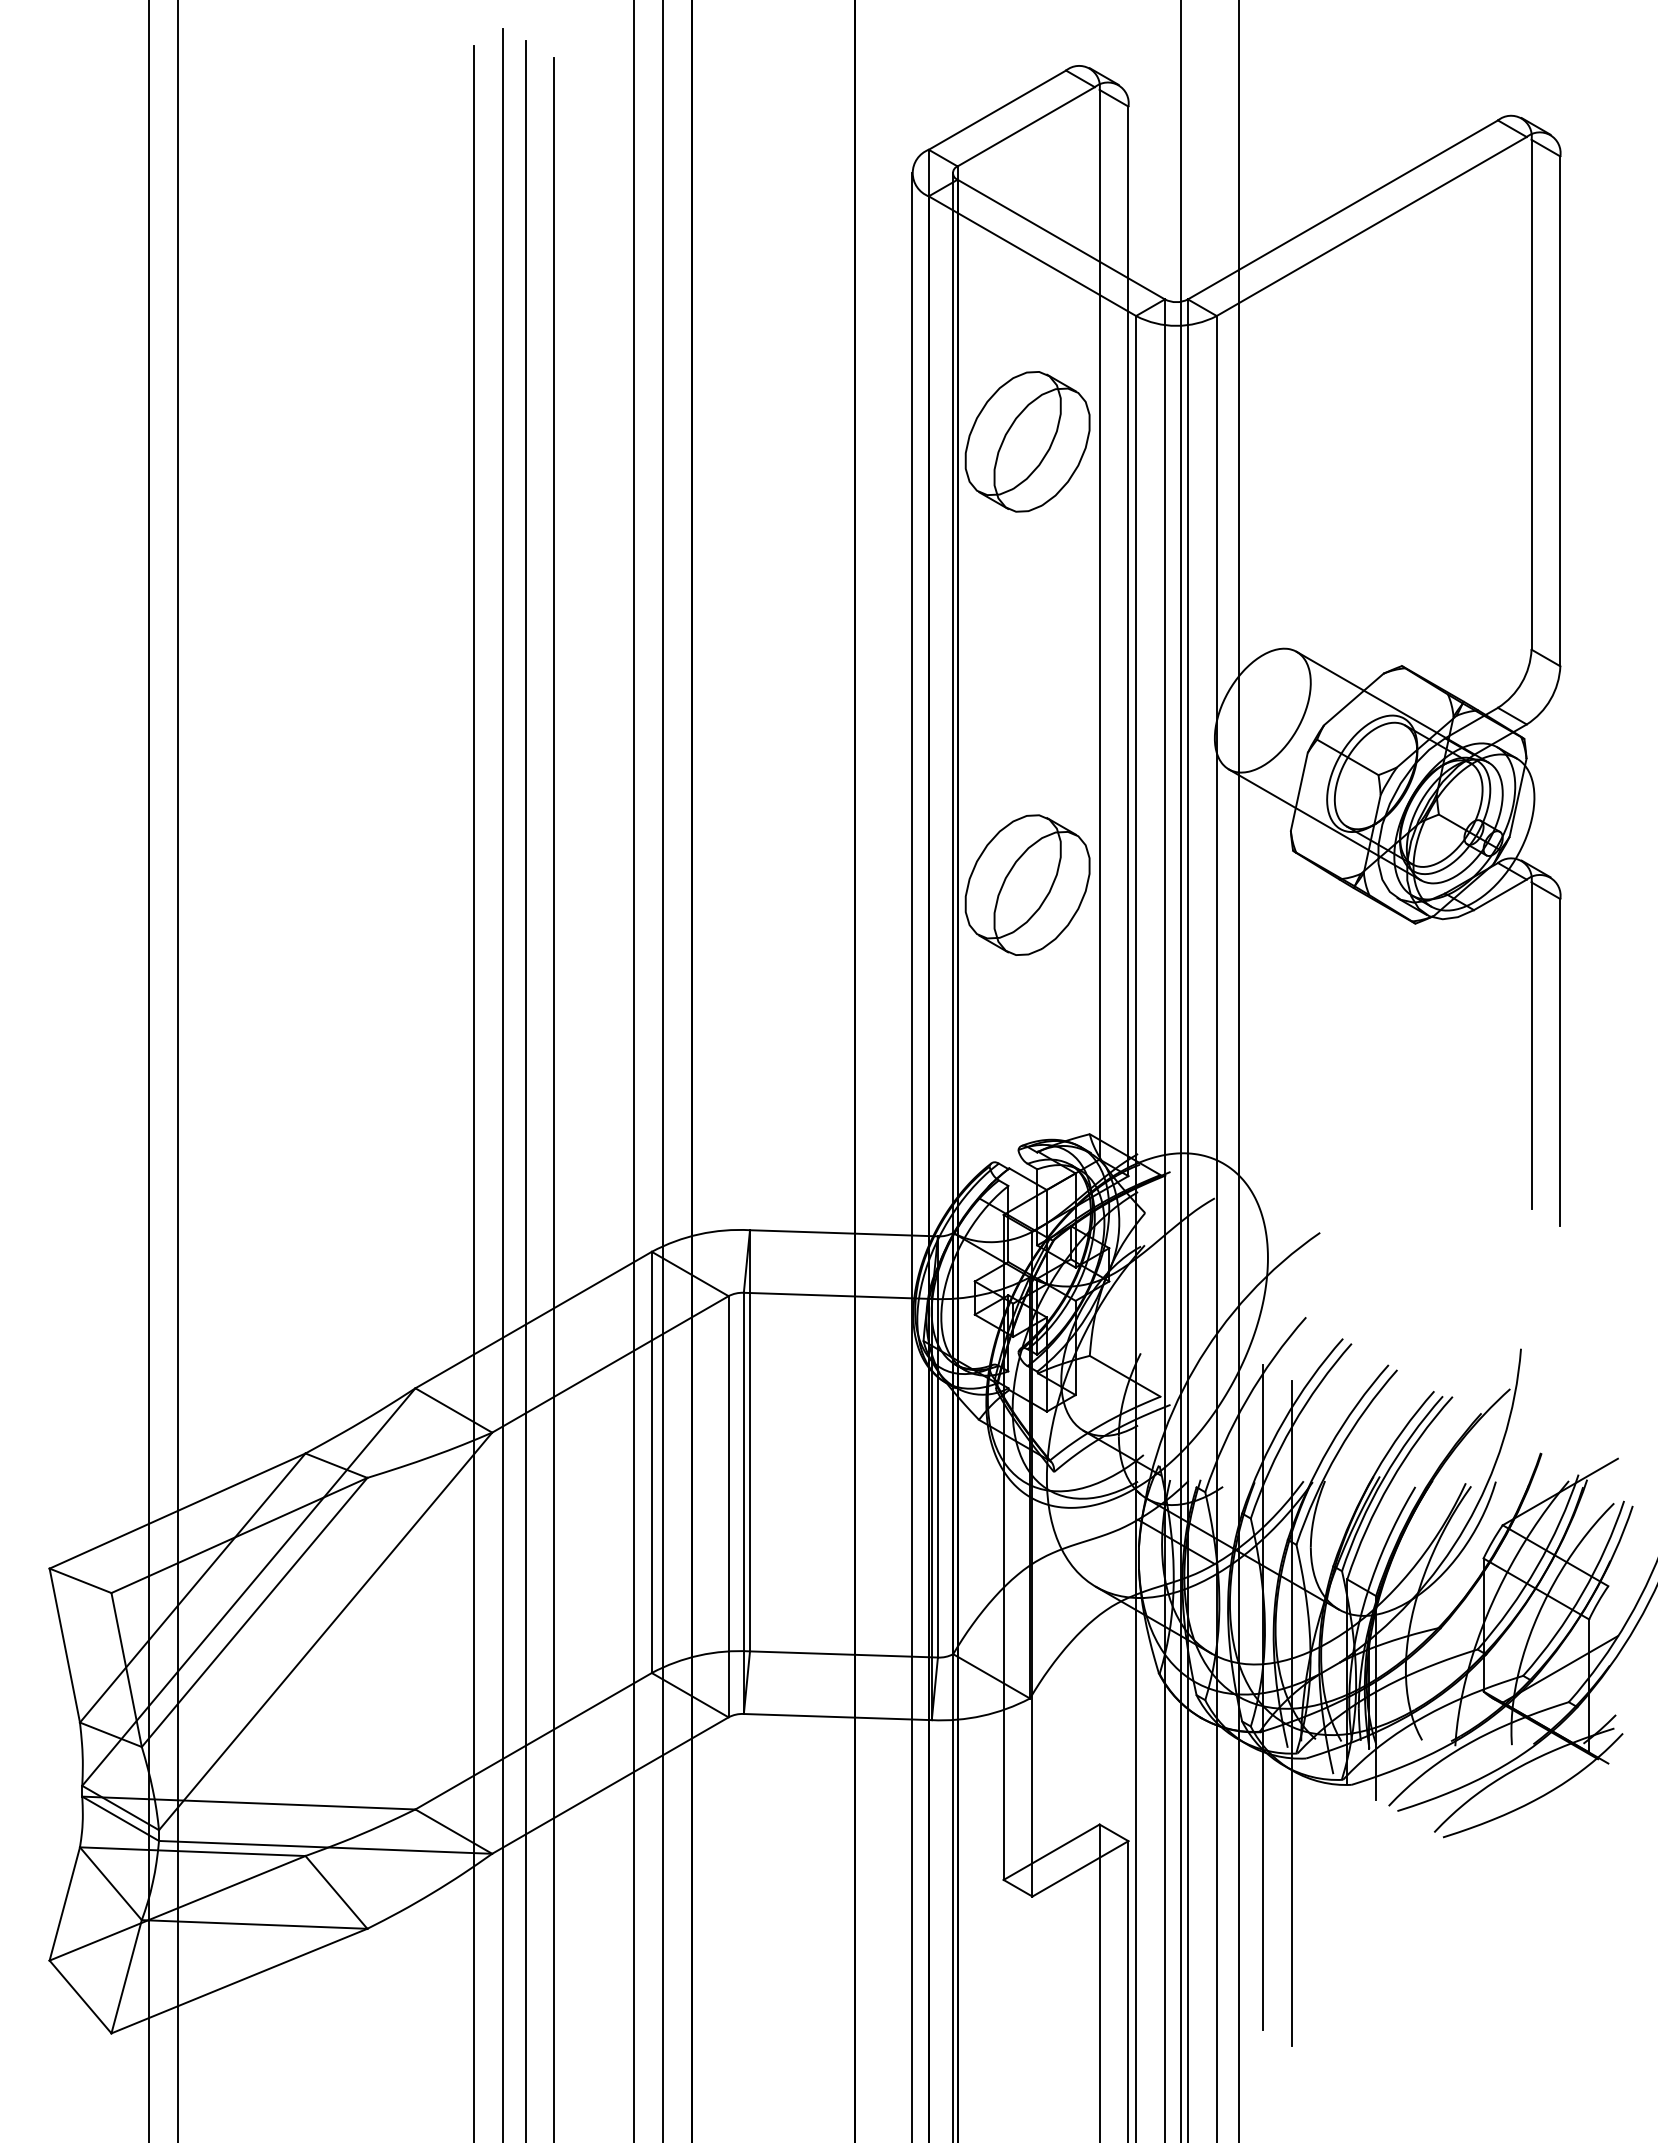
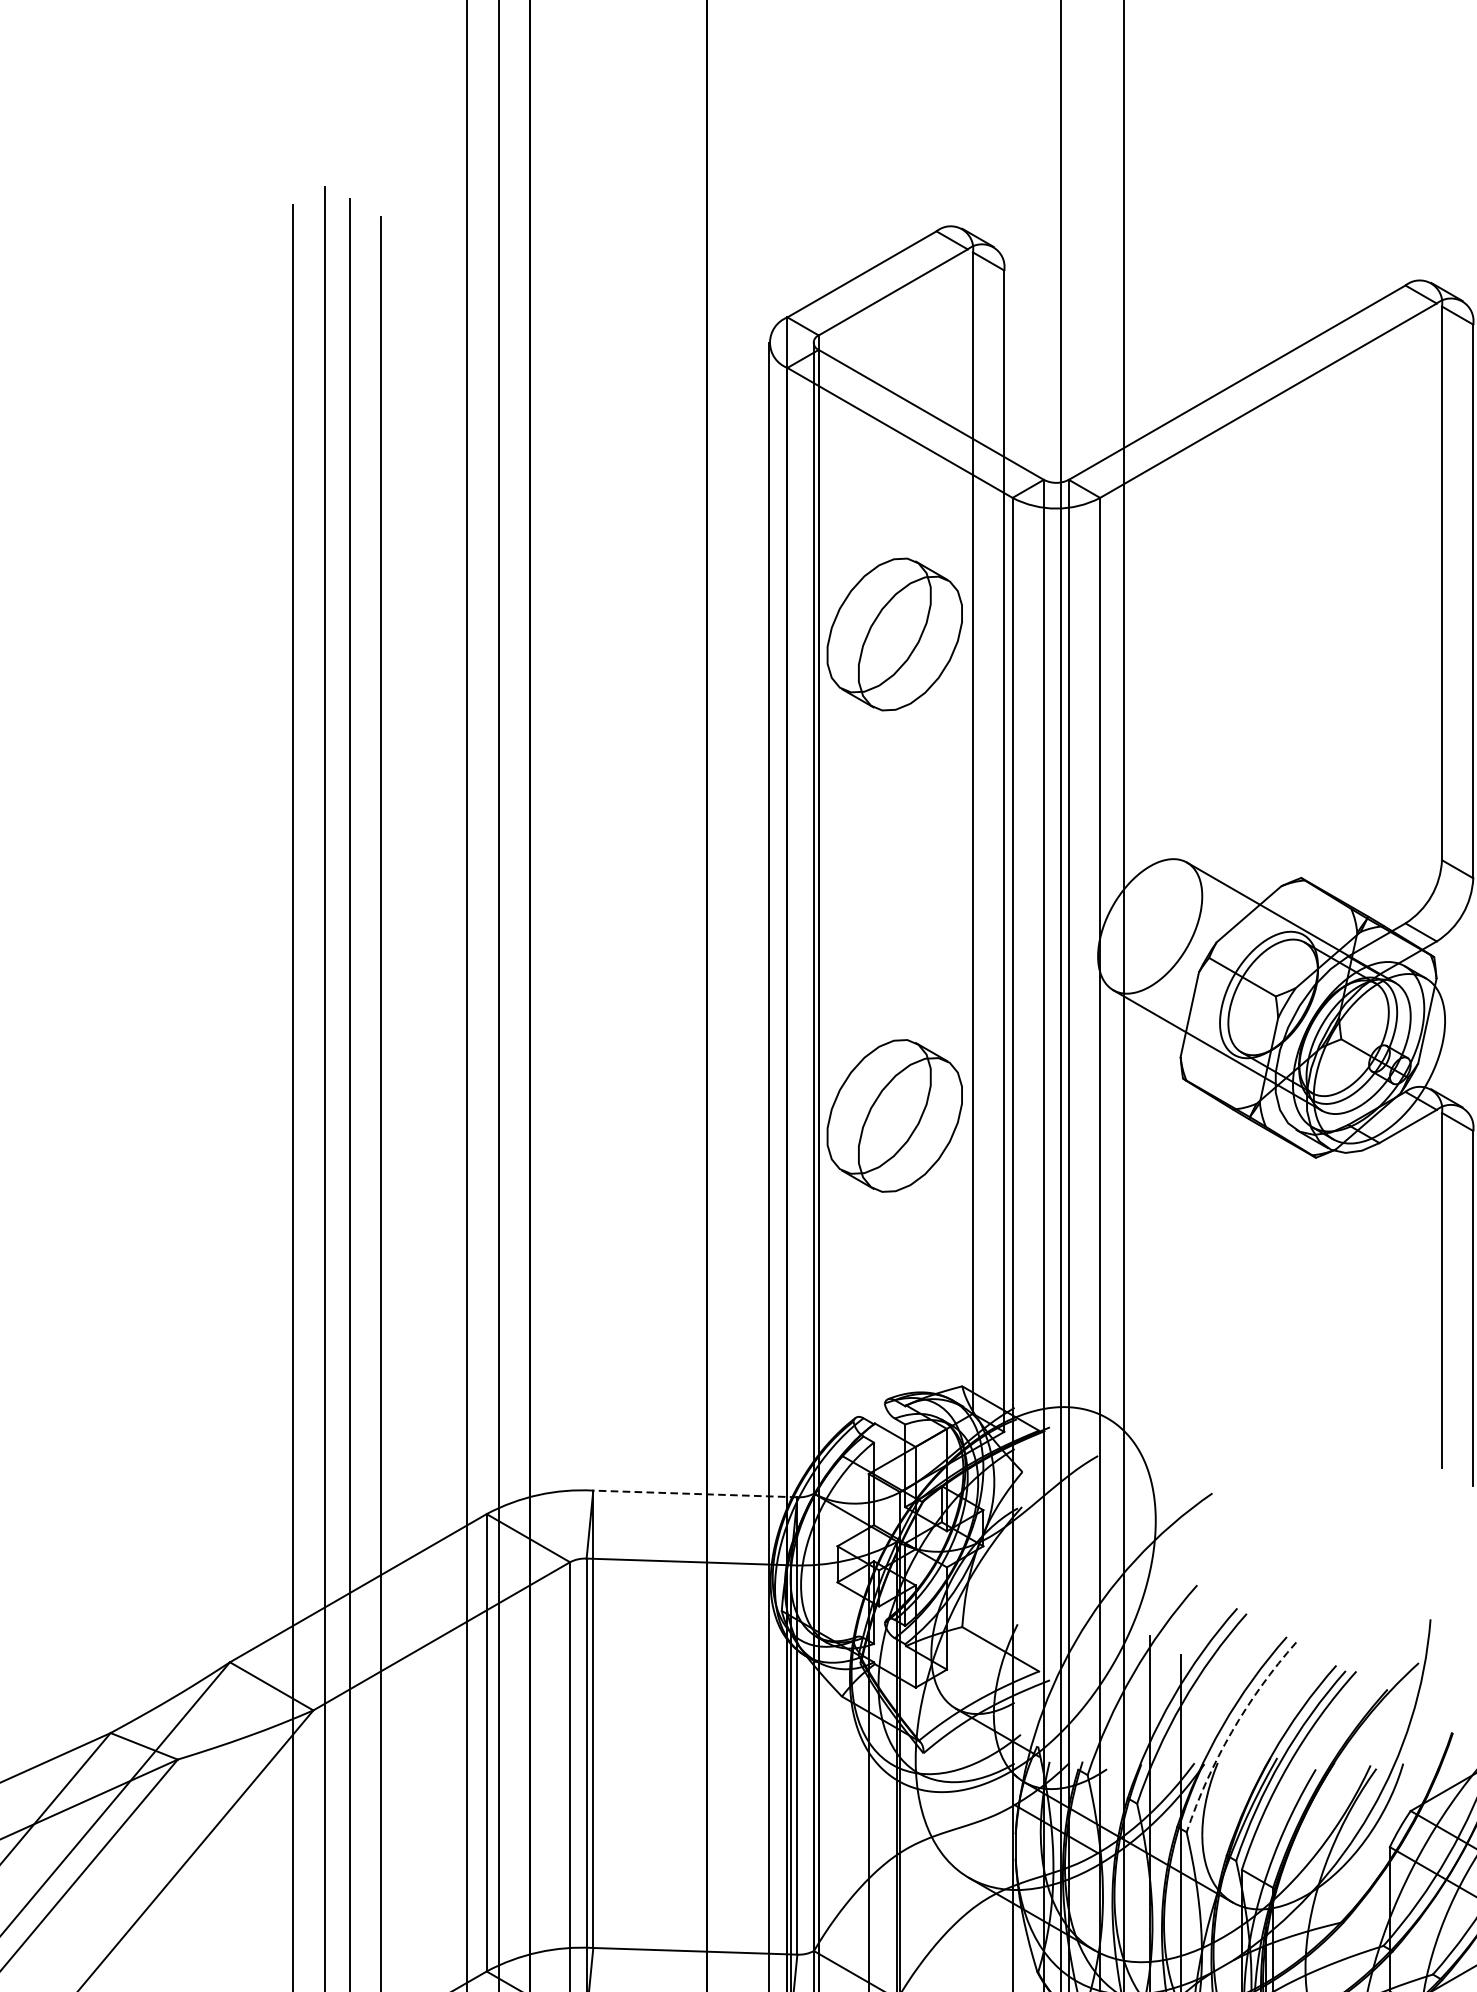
line: (843, 1233) -> (694, 1494), solid -> dashed
arc: (1338, 1452) -> (1232, 1732), solid -> dashed

